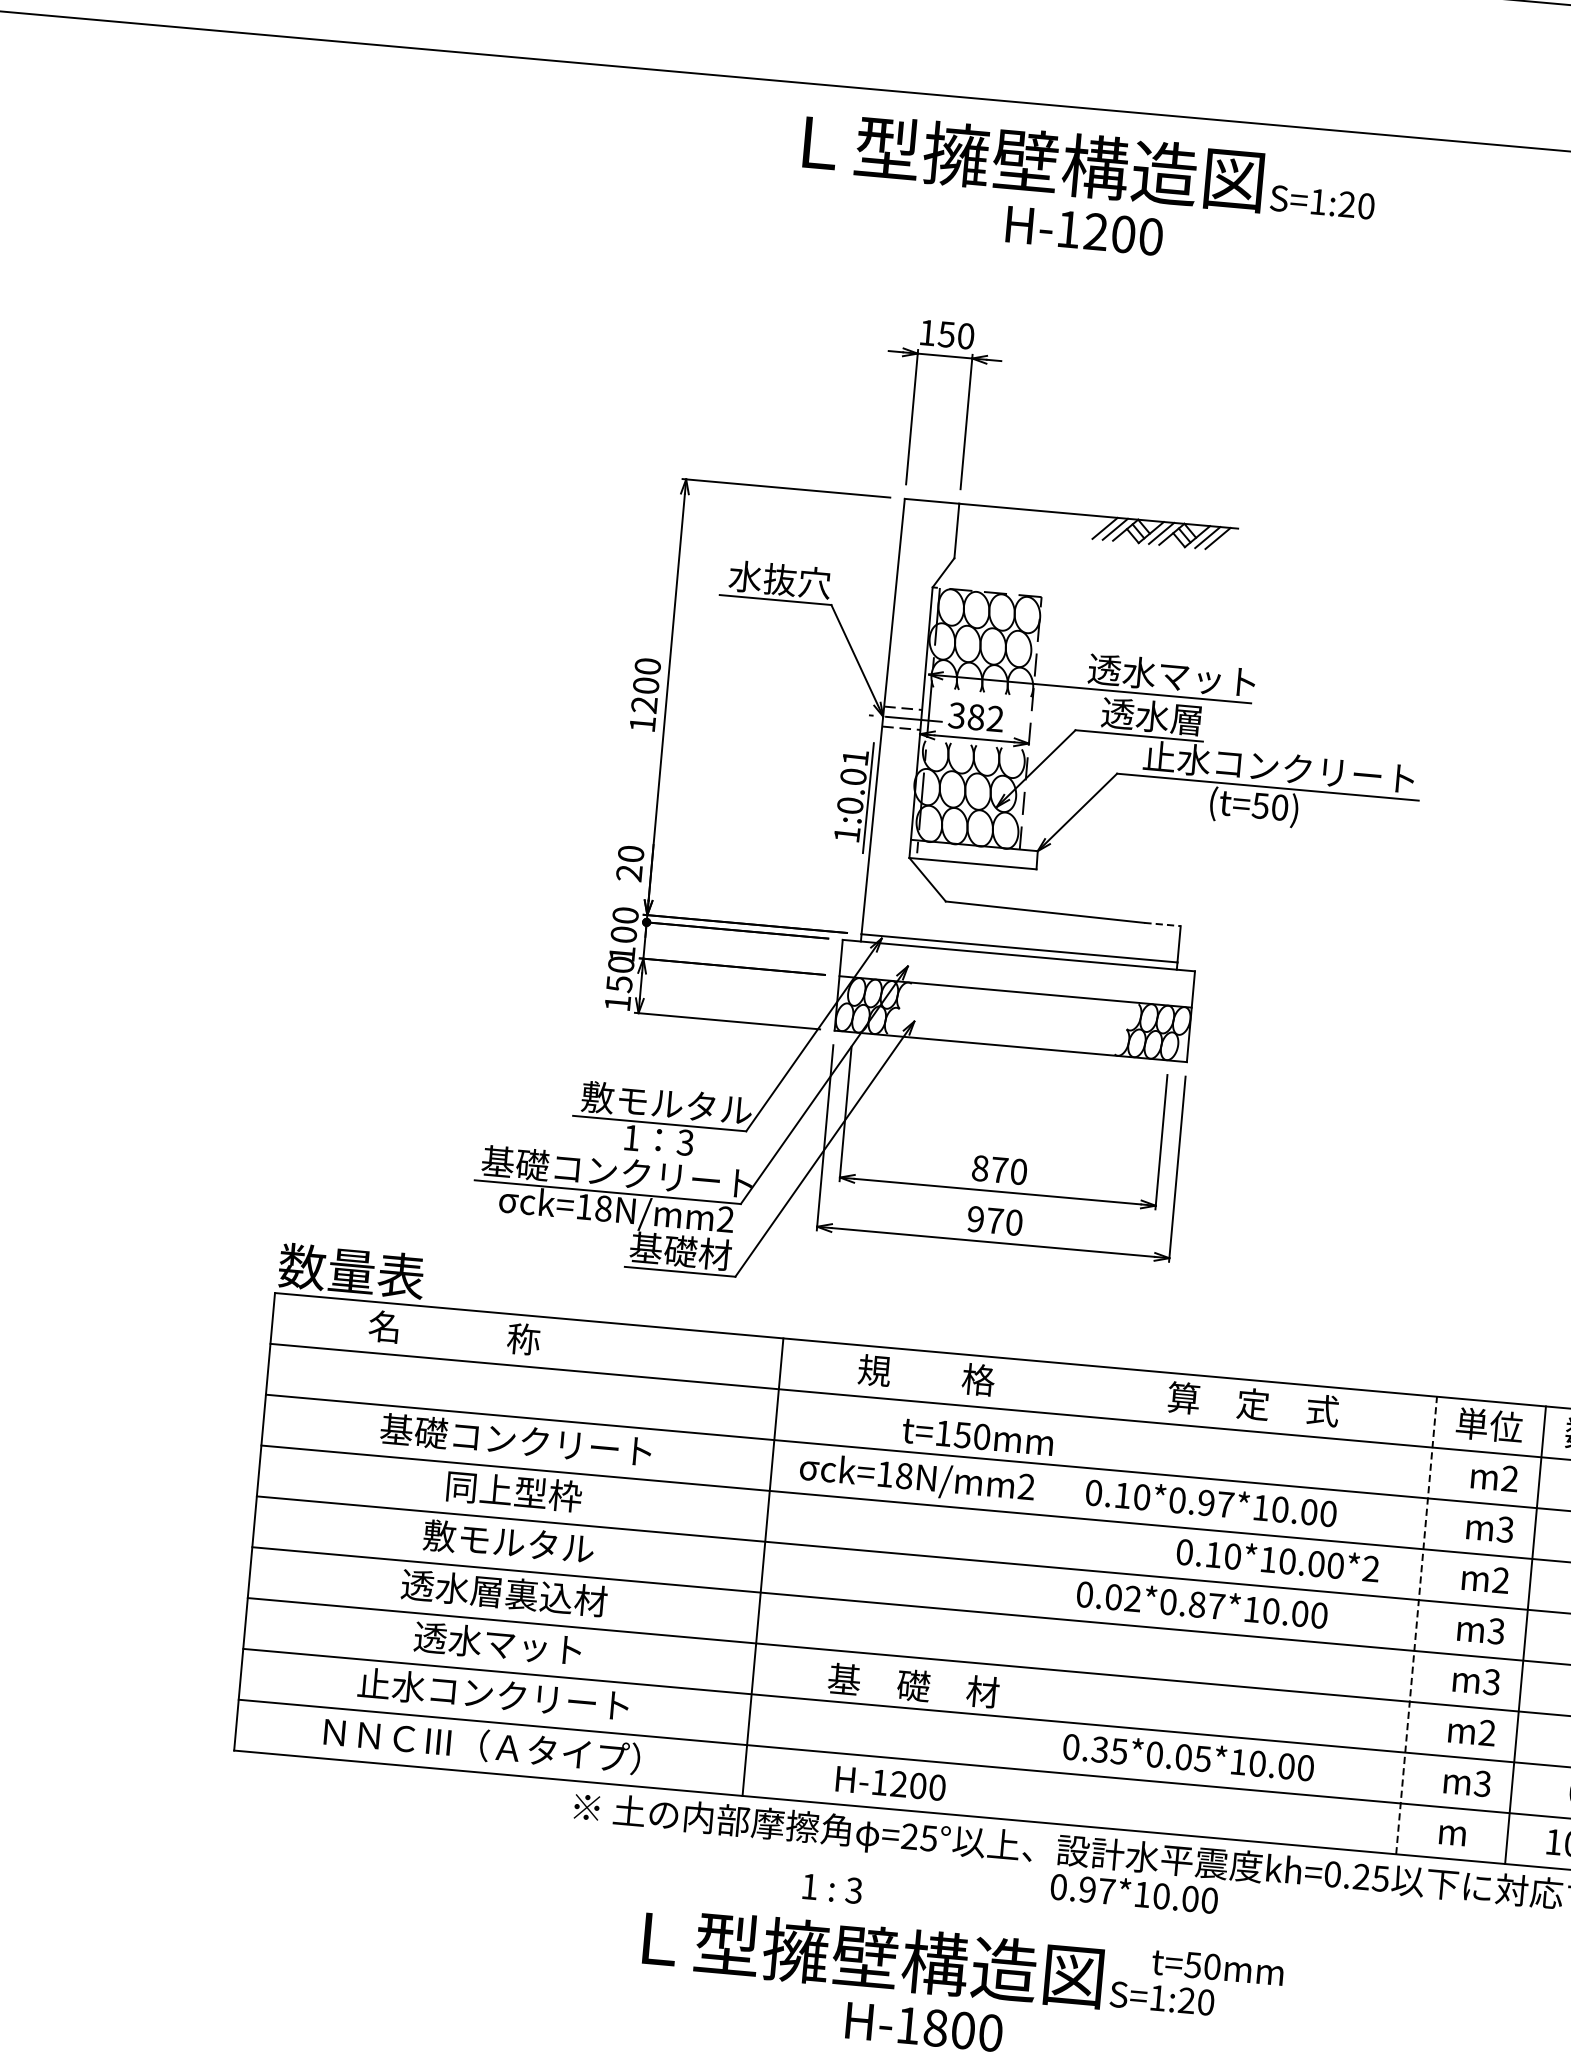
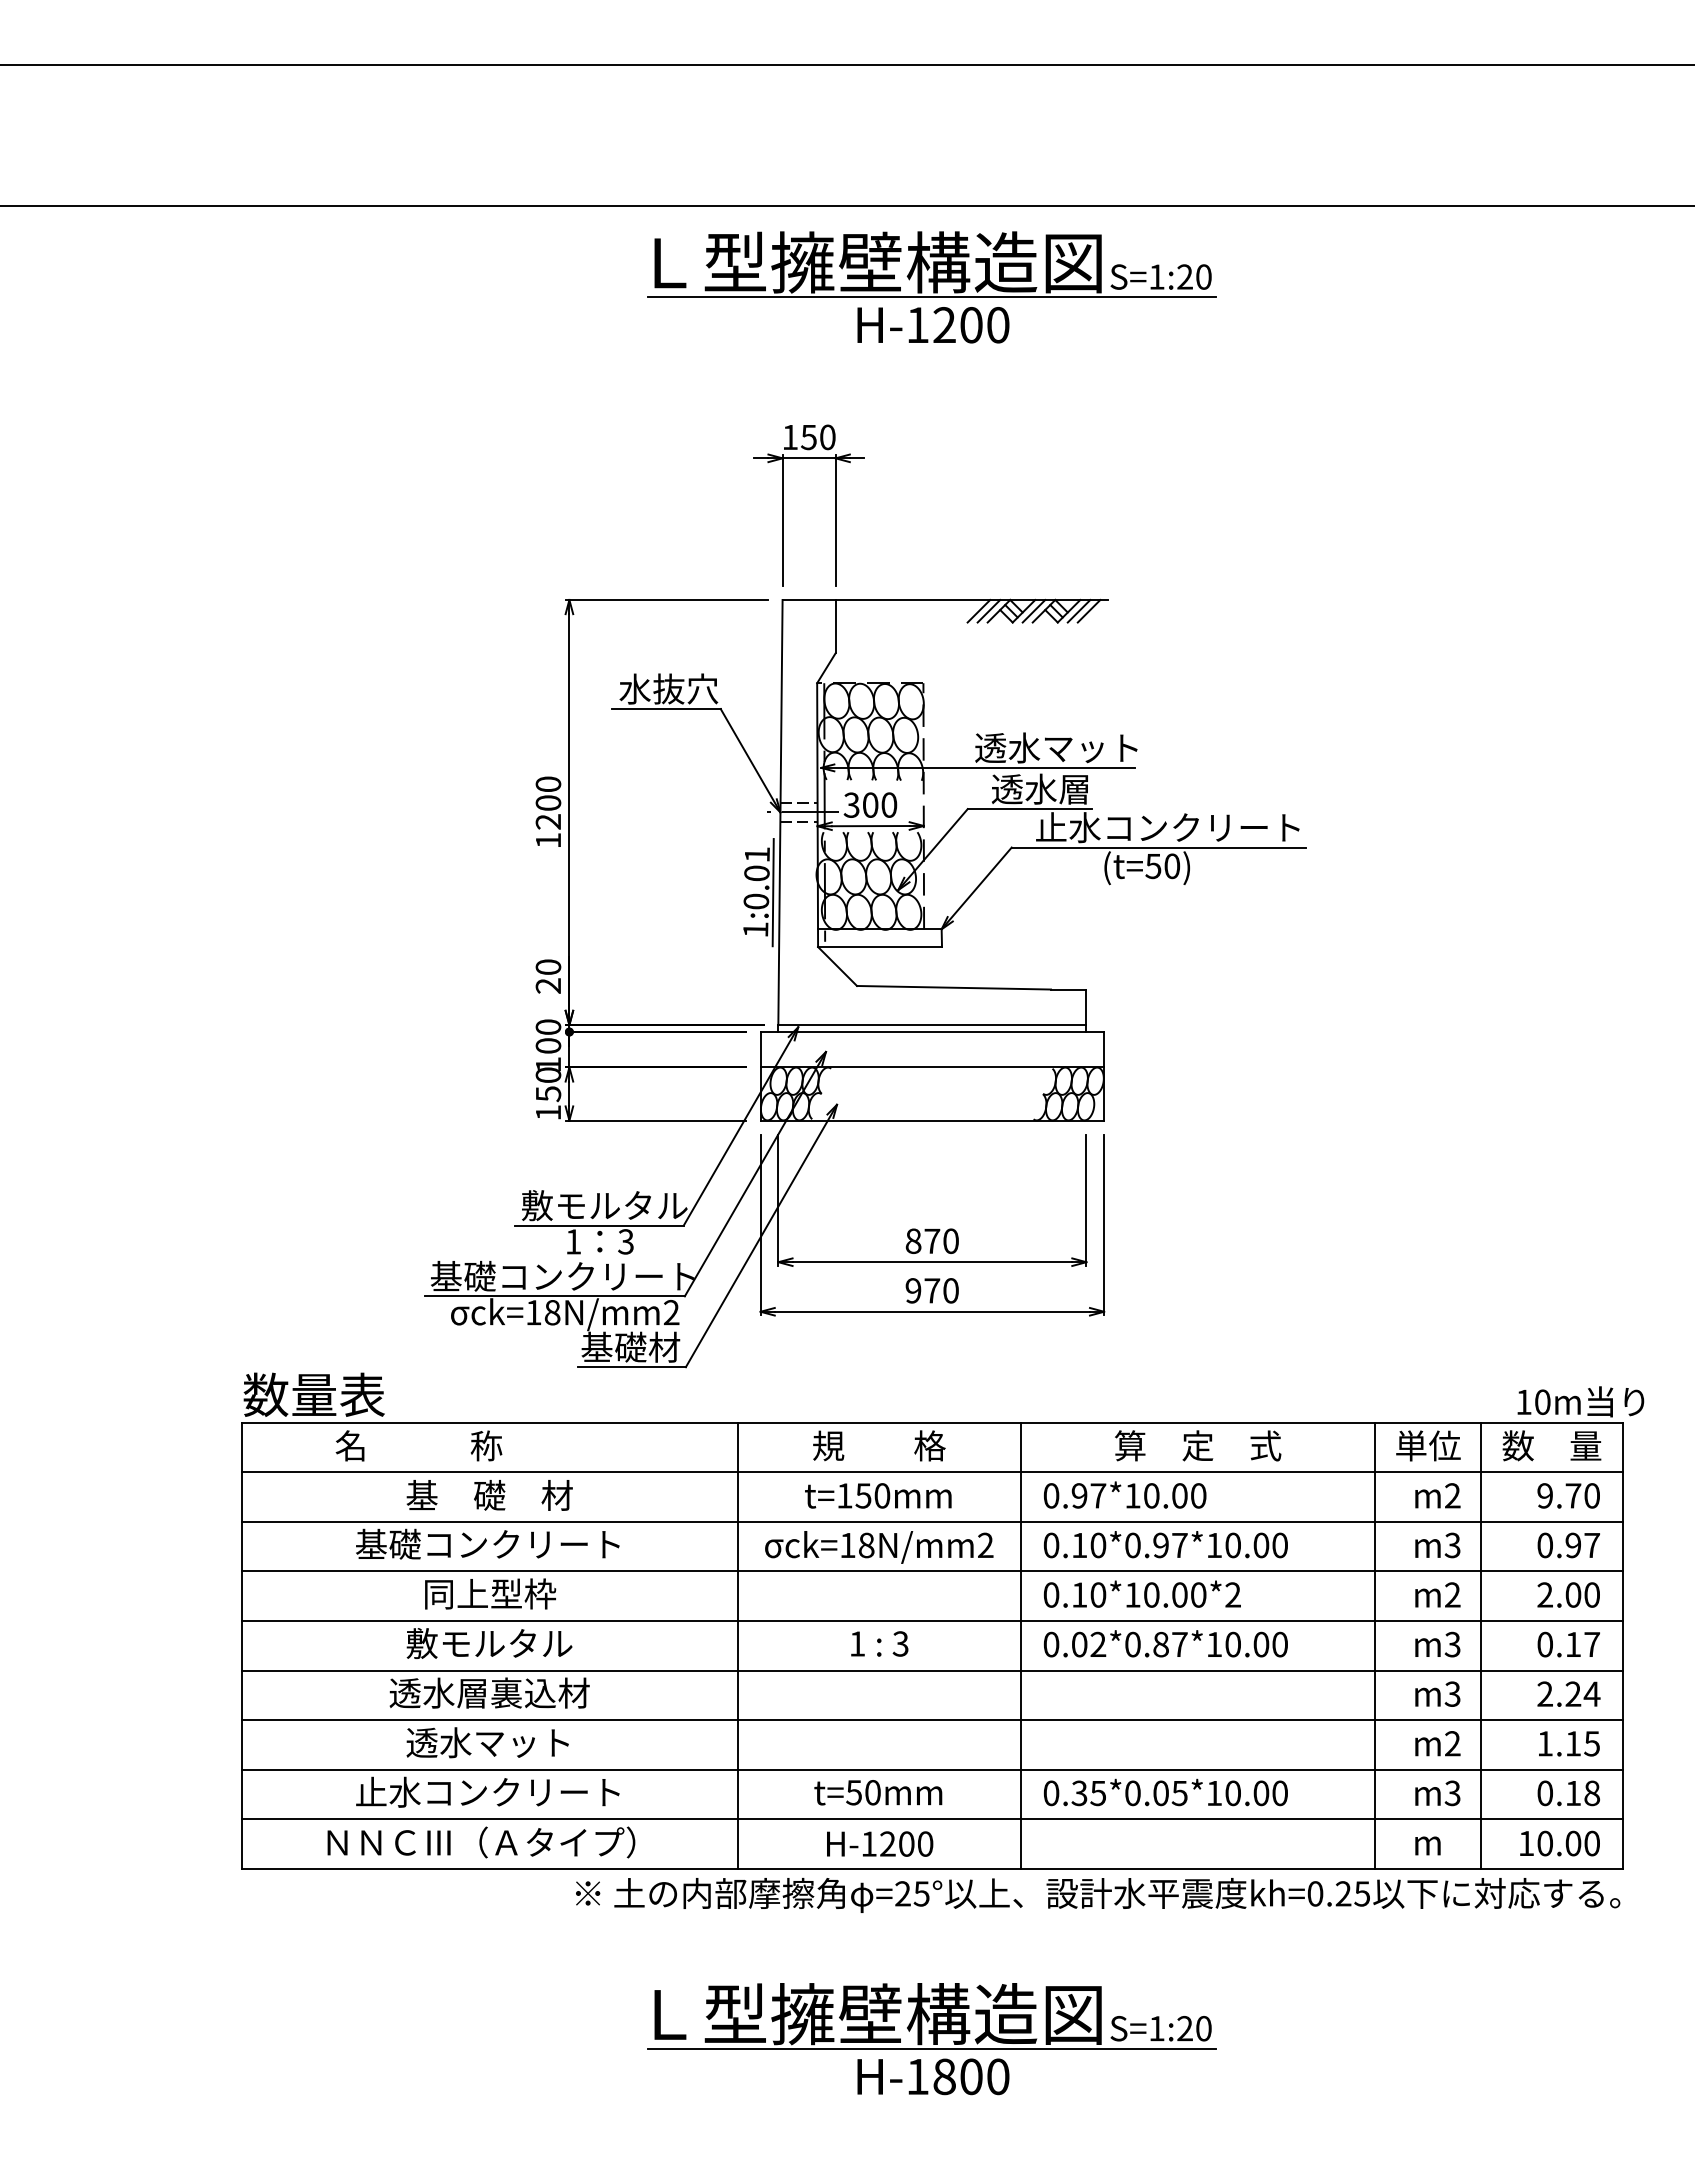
line: (1086, 202) -> (932, 297), added
text: (985, 717) -> (879, 804), 382 -> 300
line: (1162, 924) -> (1068, 989), dashed -> solid
text: (978, 1436) -> (878, 1495), moved
text: (1278, 1559) -> (1142, 1593), moved
line: (1053, 1592) -> (1020, 1645), added
line: (1417, 1625) -> (1375, 1645), dashed -> solid
text: (913, 1685) -> (489, 1495), moved
text: (832, 1888) -> (879, 1643), moved
text: (1133, 1892) -> (1124, 1494), moved
text: (1218, 1967) -> (878, 1792), moved
line: (925, 1997) -> (932, 2048), added

